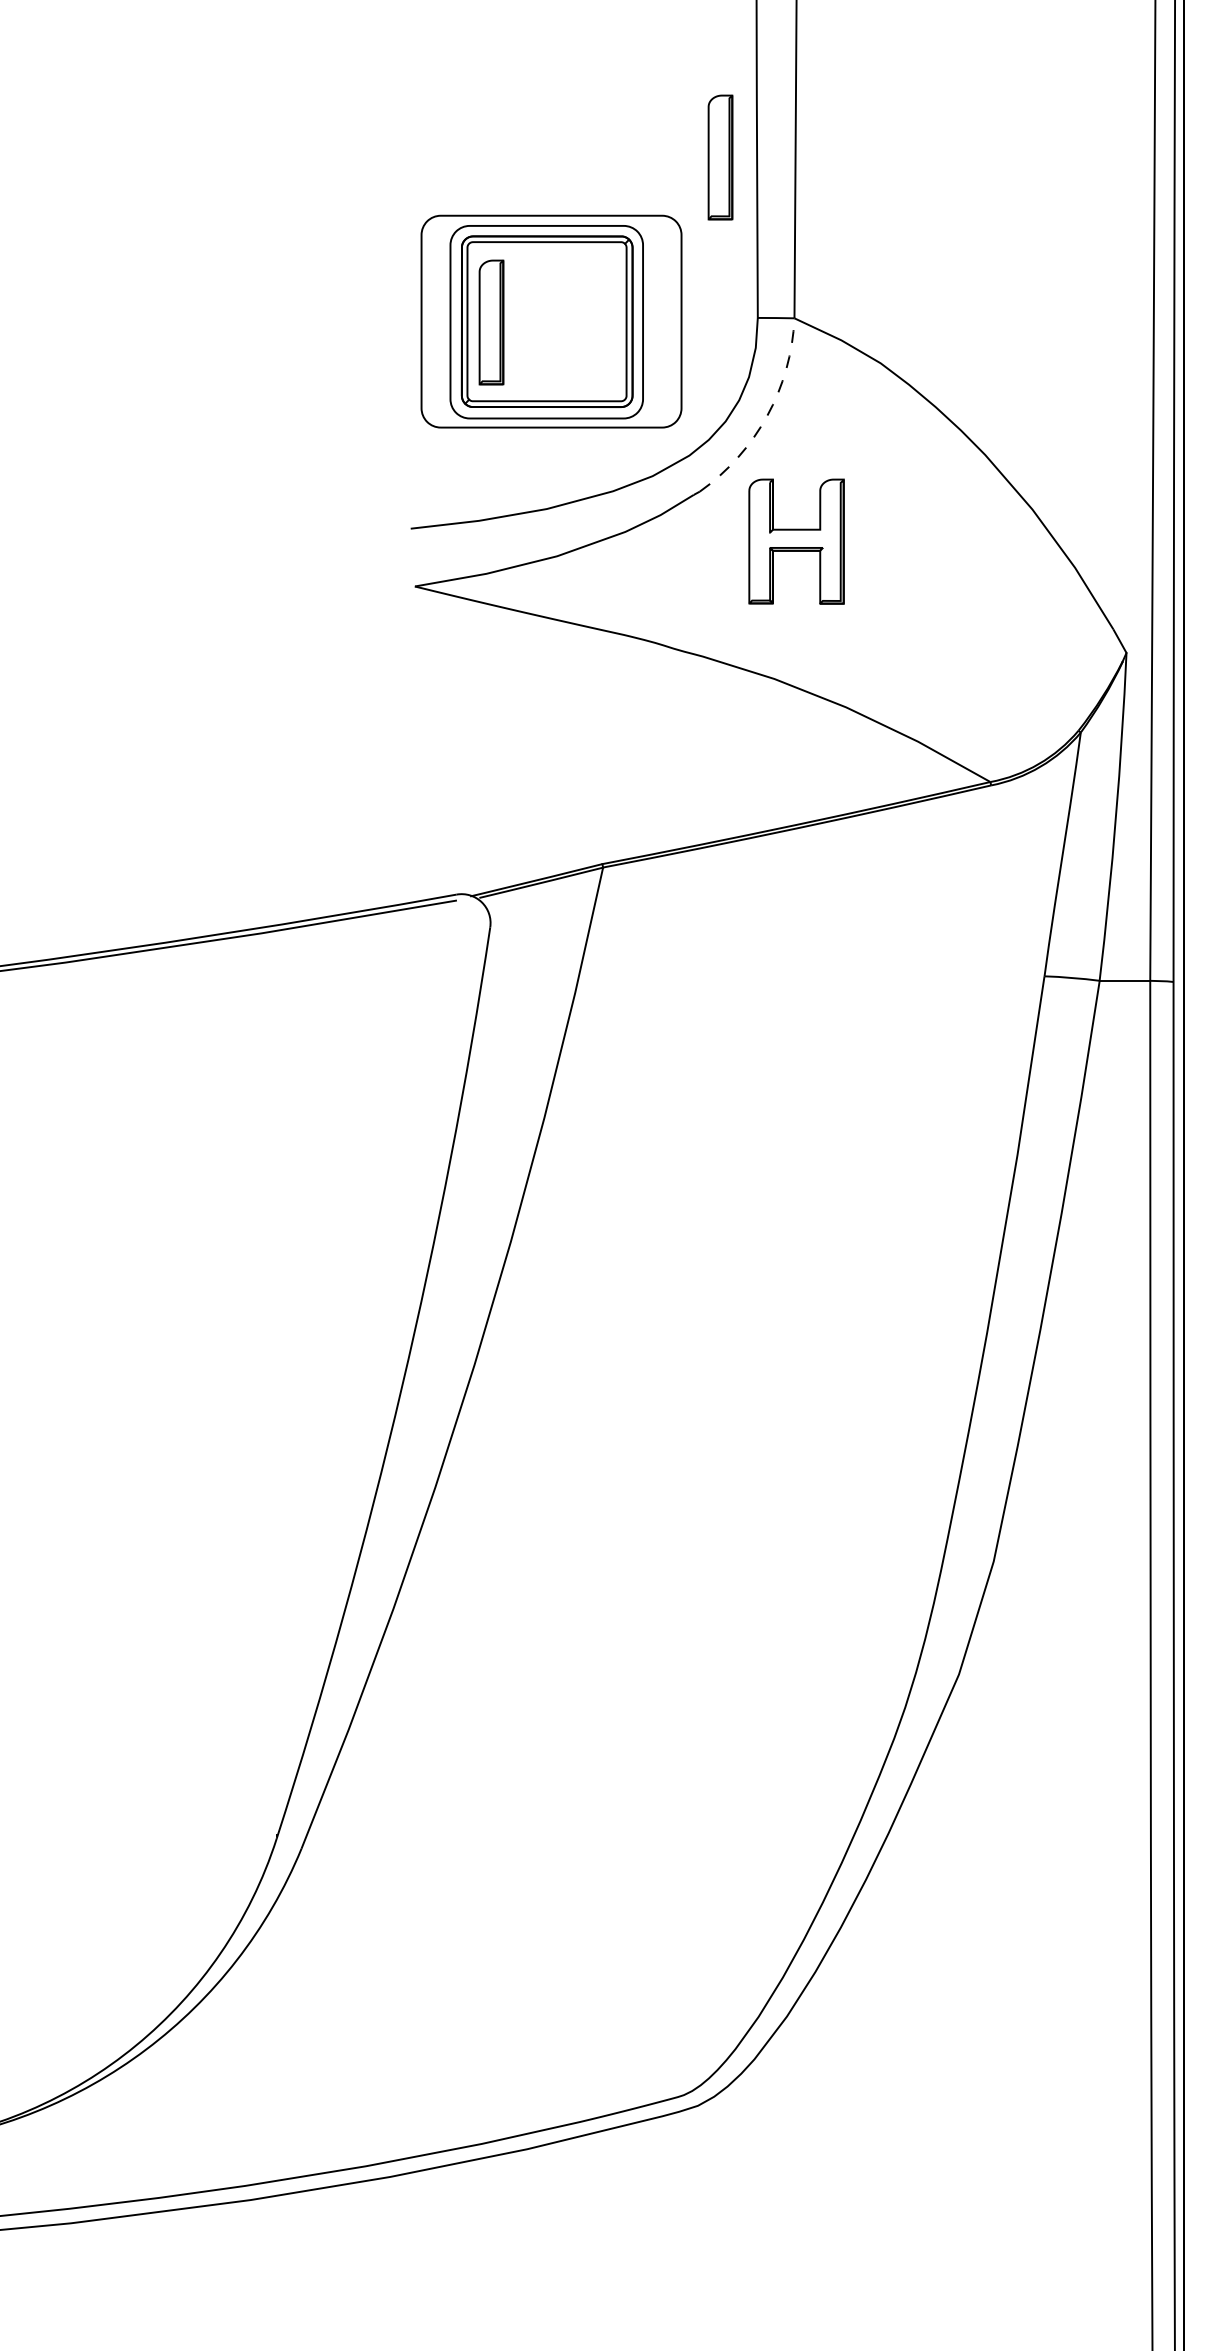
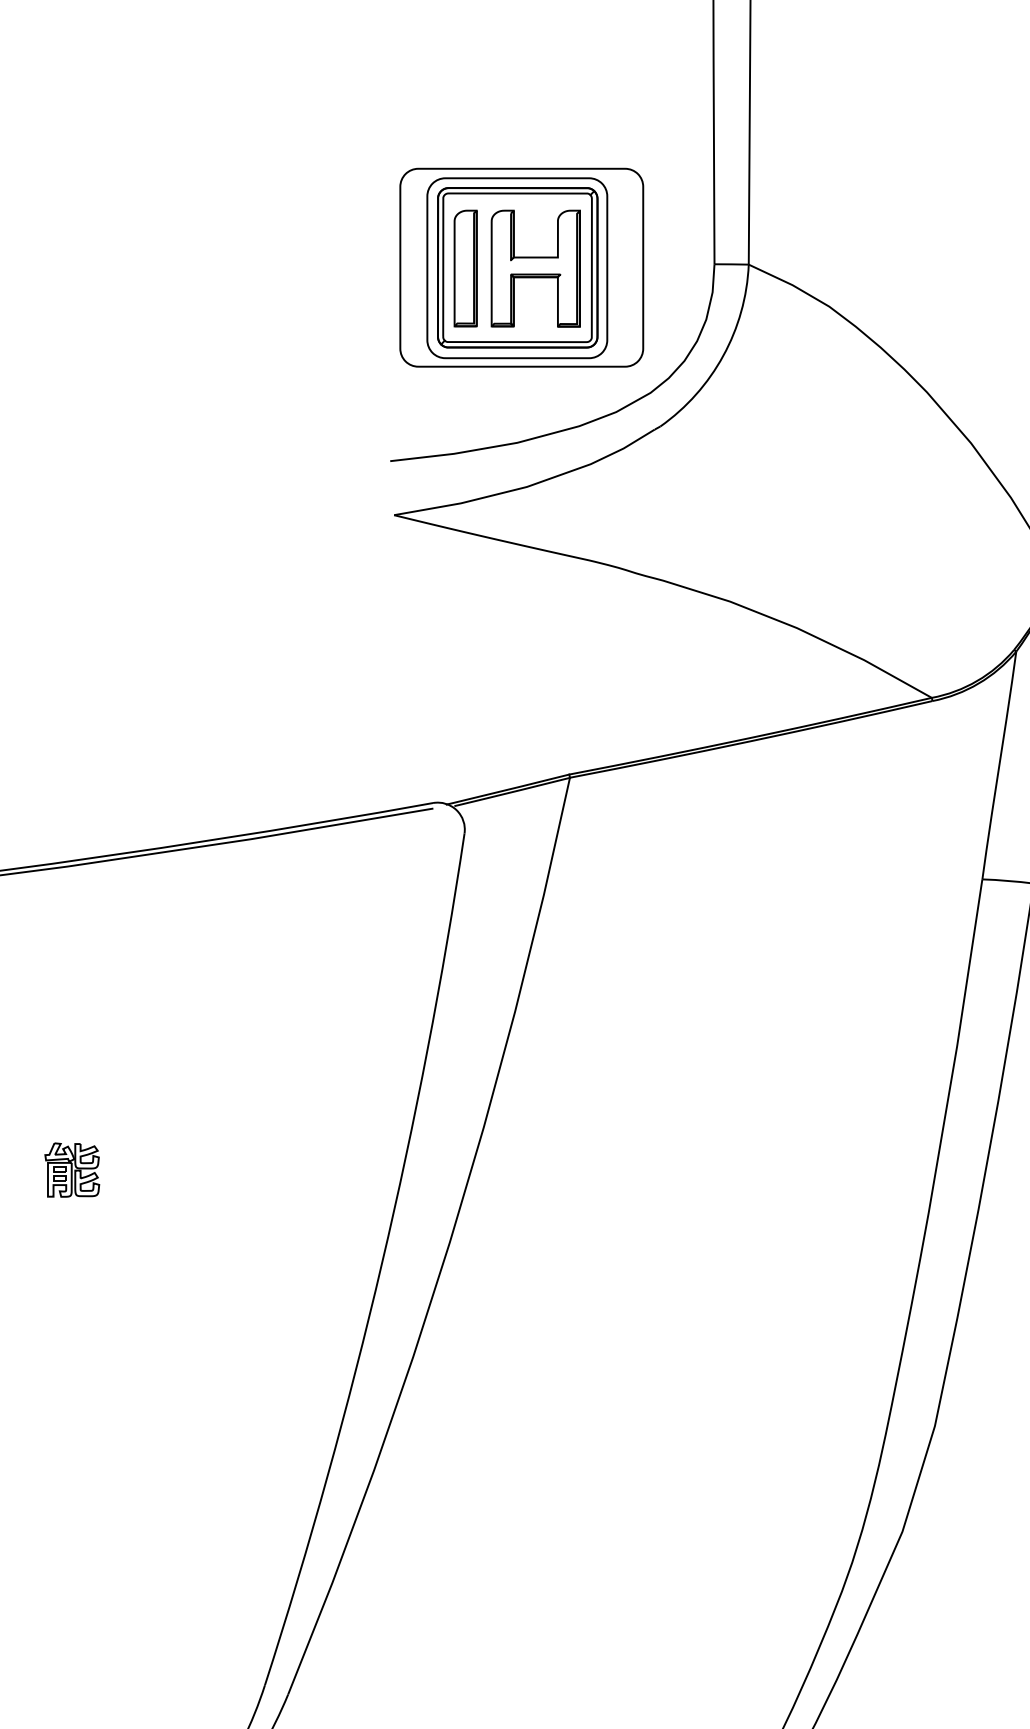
part: (720, 157) -> (679, 114), removed
arc: (767, 415) -> (723, 355), dashed -> solid
part: (796, 541) -> (535, 268), moved
part: (70, 1287) -> (72, 1170), added

